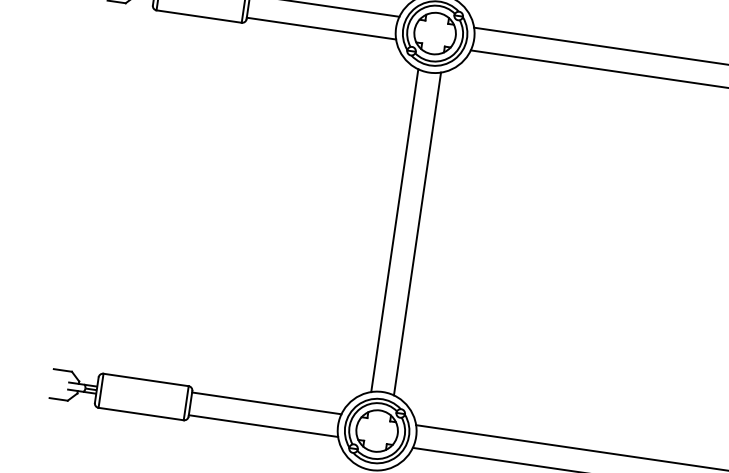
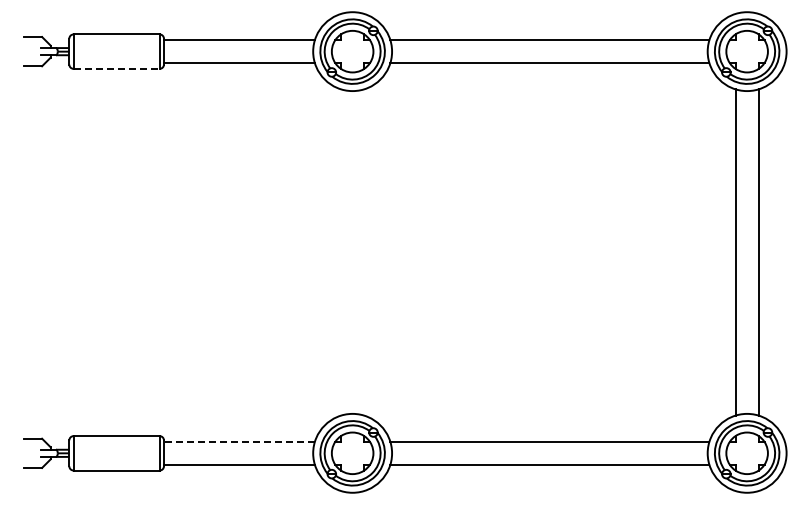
line: (200, 16) -> (117, 68), solid -> dashed
line: (395, 230) -> (341, 252), removed
line: (417, 234) -> (364, 252), removed
line: (265, 402) -> (238, 441), solid -> dashed

